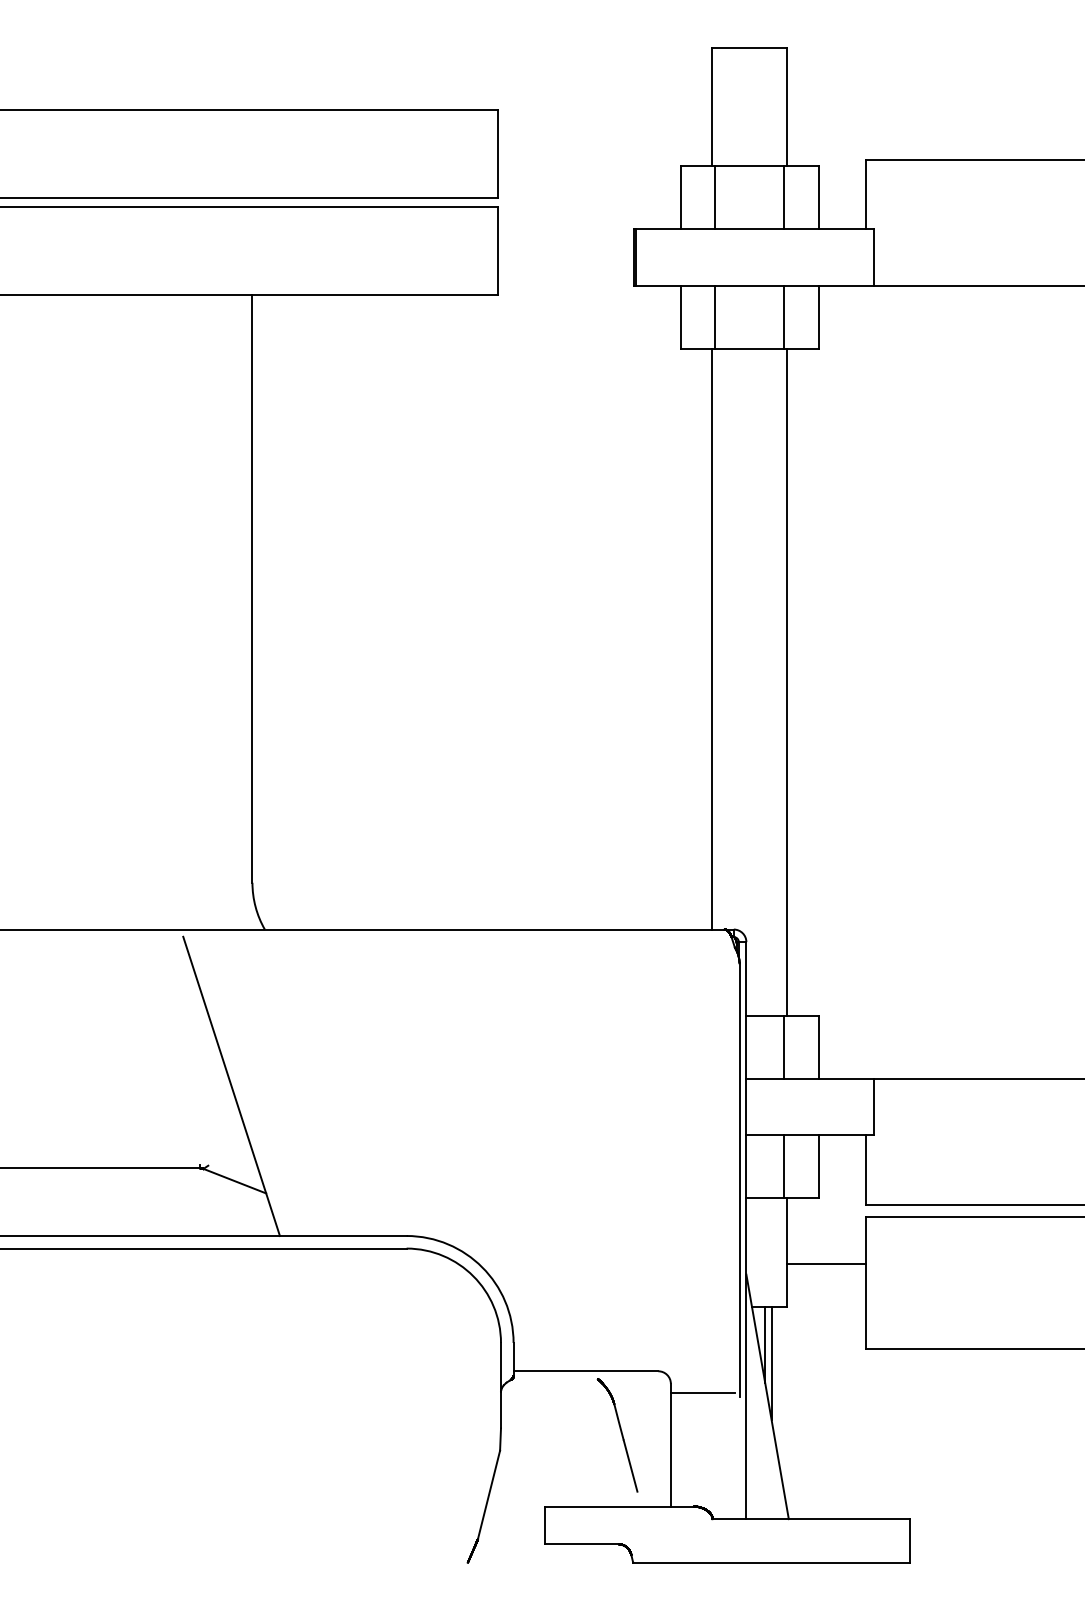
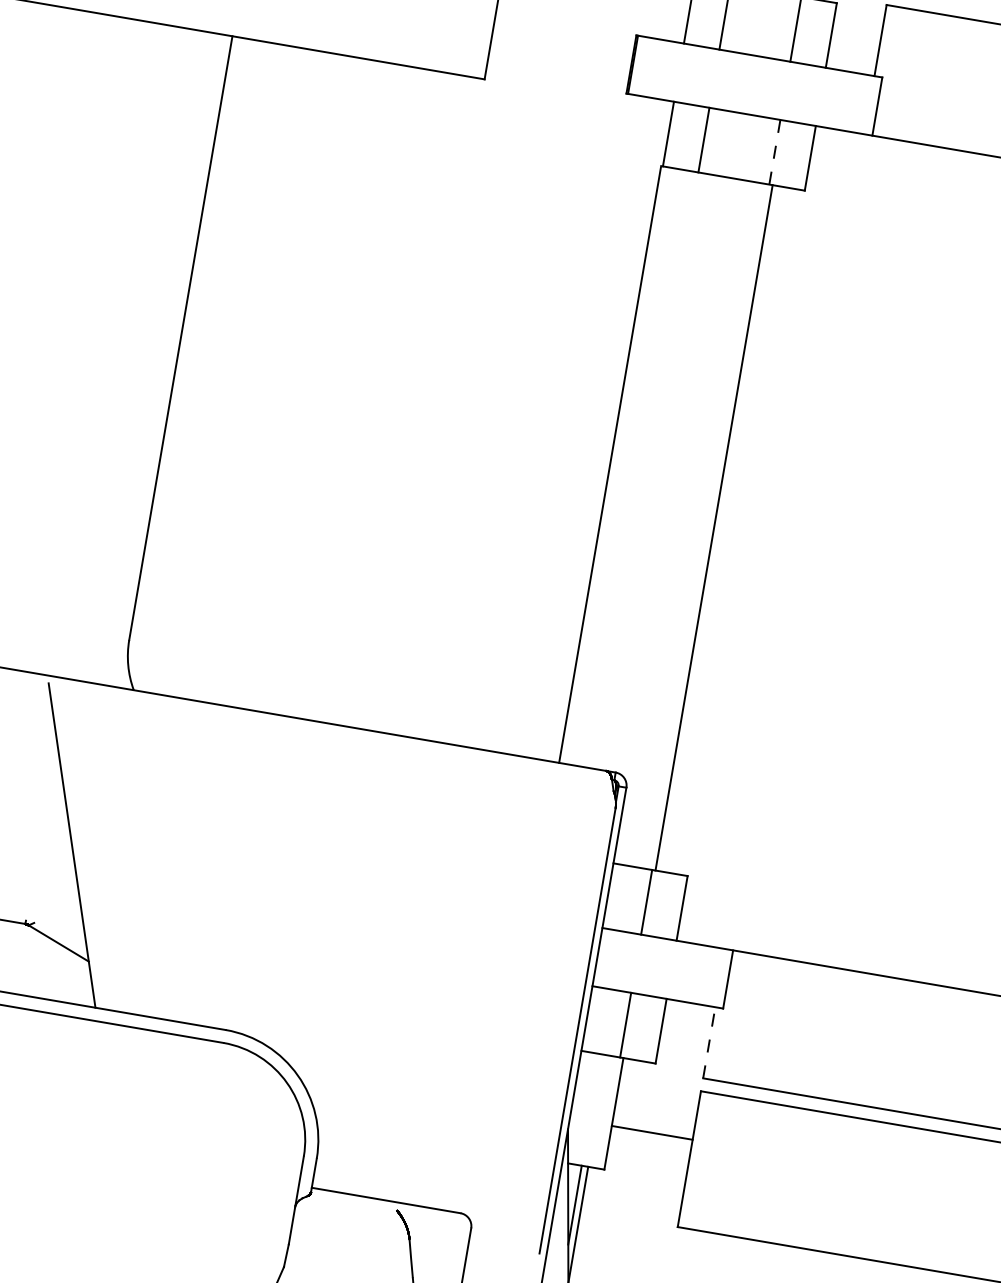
line: (784, 317) -> (775, 152), solid -> dashed
line: (711, 638) -> (609, 463), moved
line: (865, 1169) -> (708, 1042), solid -> dashed
line: (702, 1393) -> (502, 1243), removed

